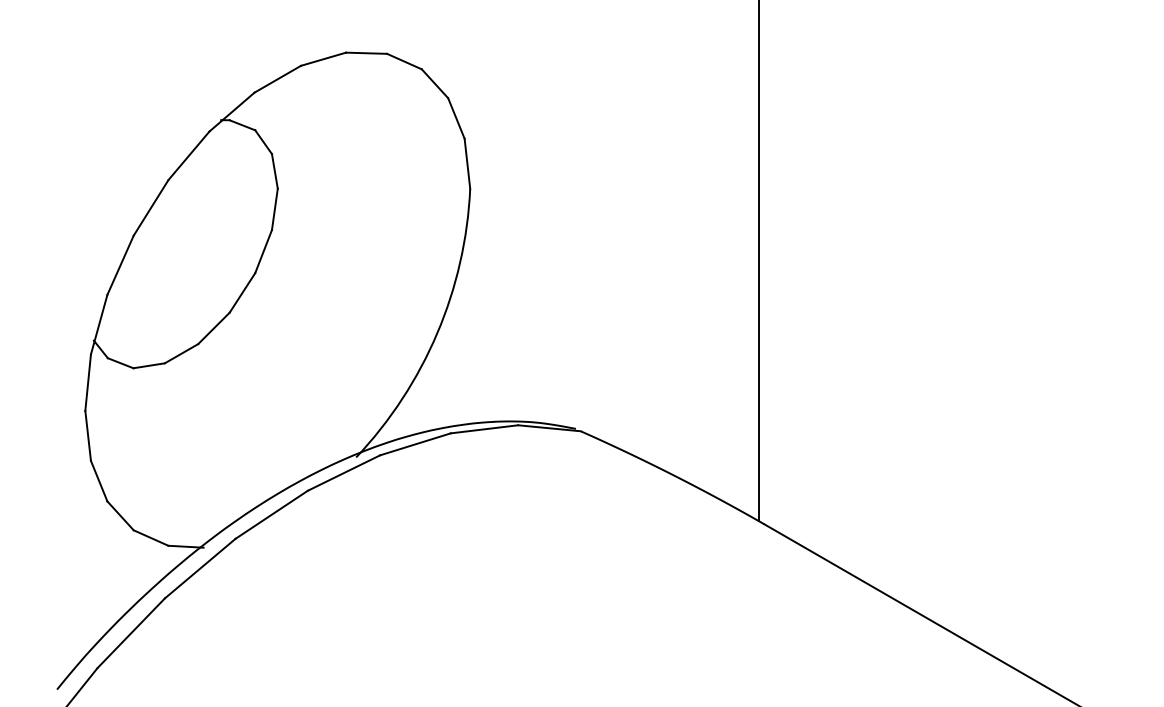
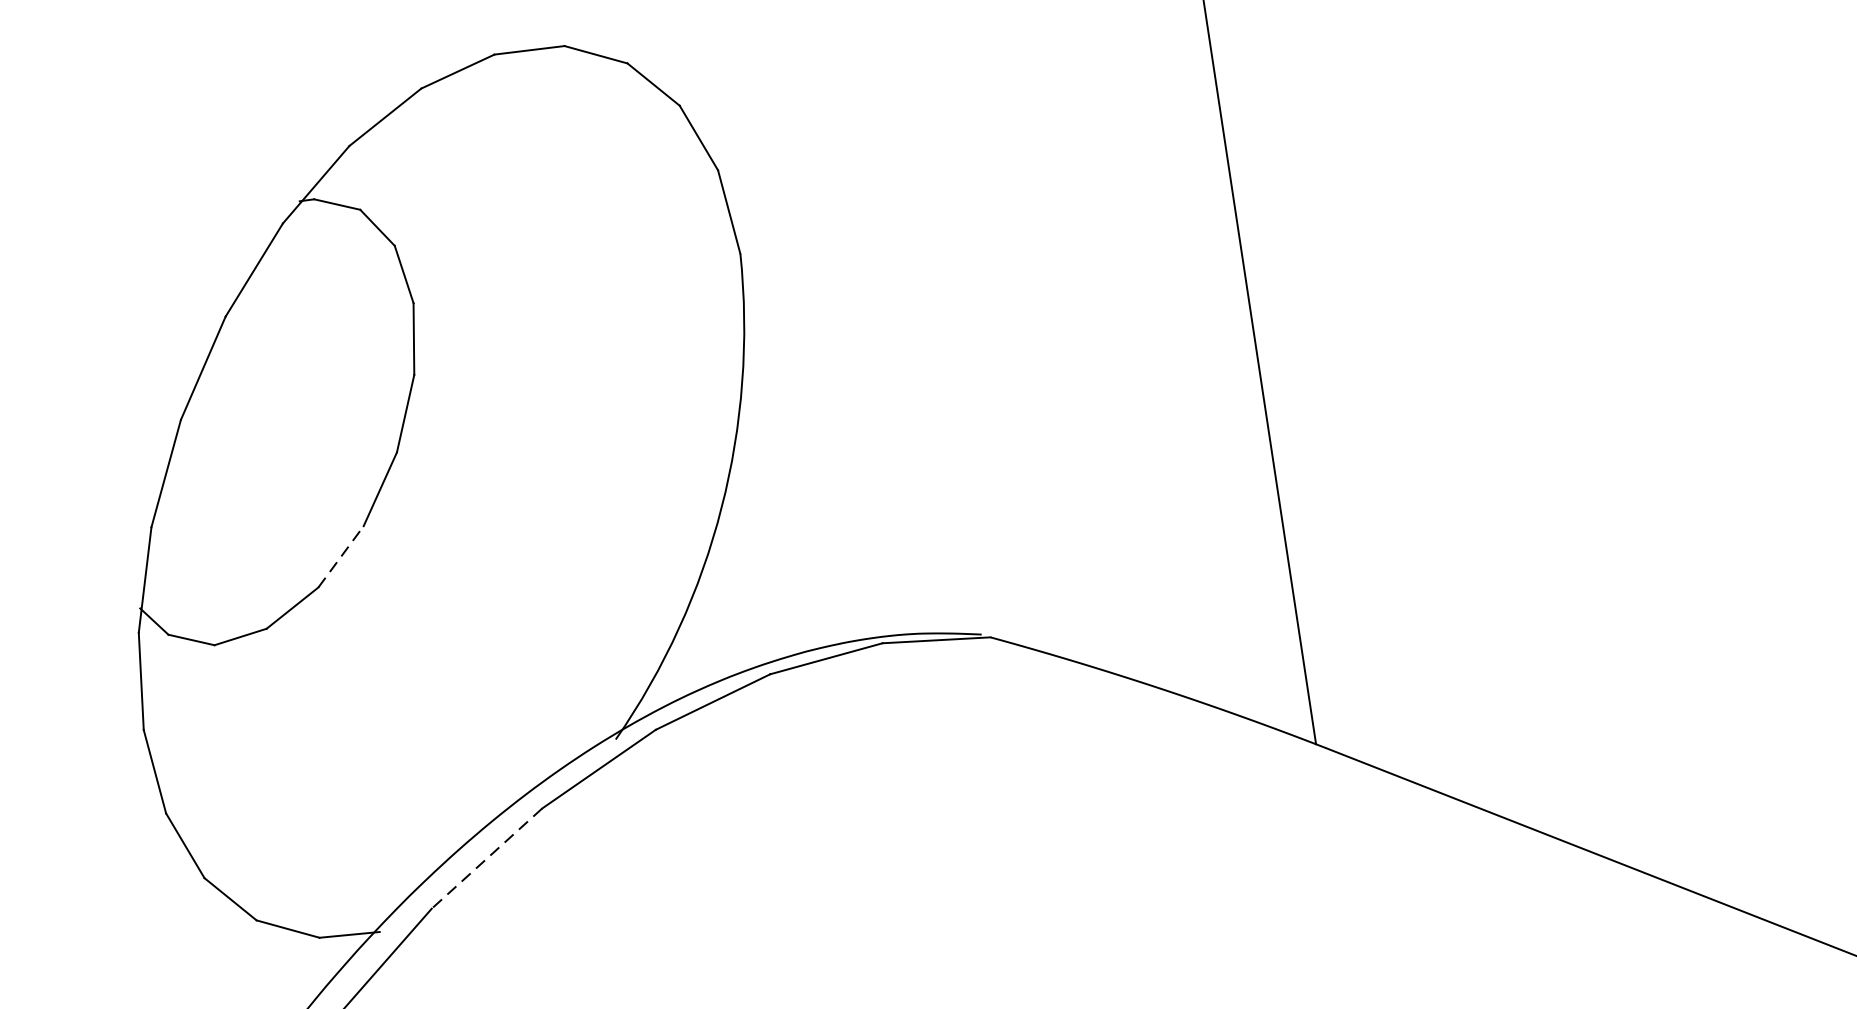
line: (214, 328) -> (341, 556), solid -> dashed
line: (271, 515) -> (486, 859), solid -> dashed

